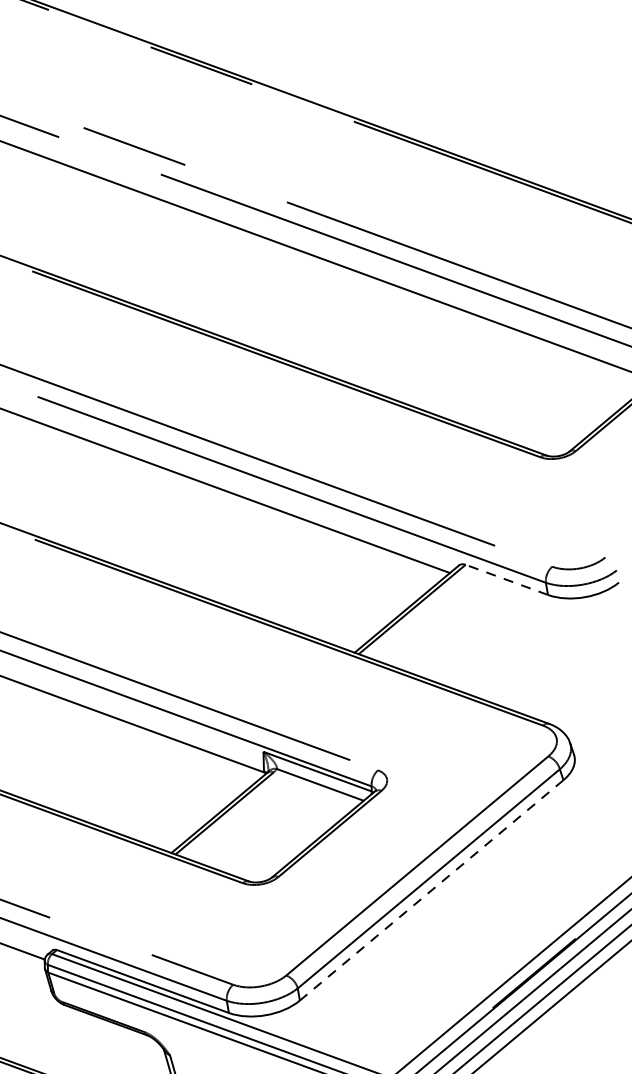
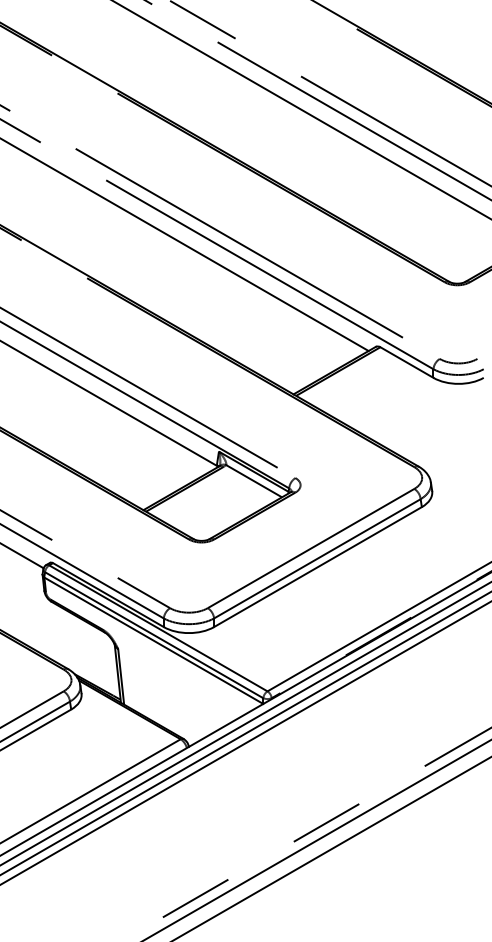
line: (506, 579) -> (406, 362), dashed -> solid
line: (431, 891) -> (317, 567), dashed -> solid

